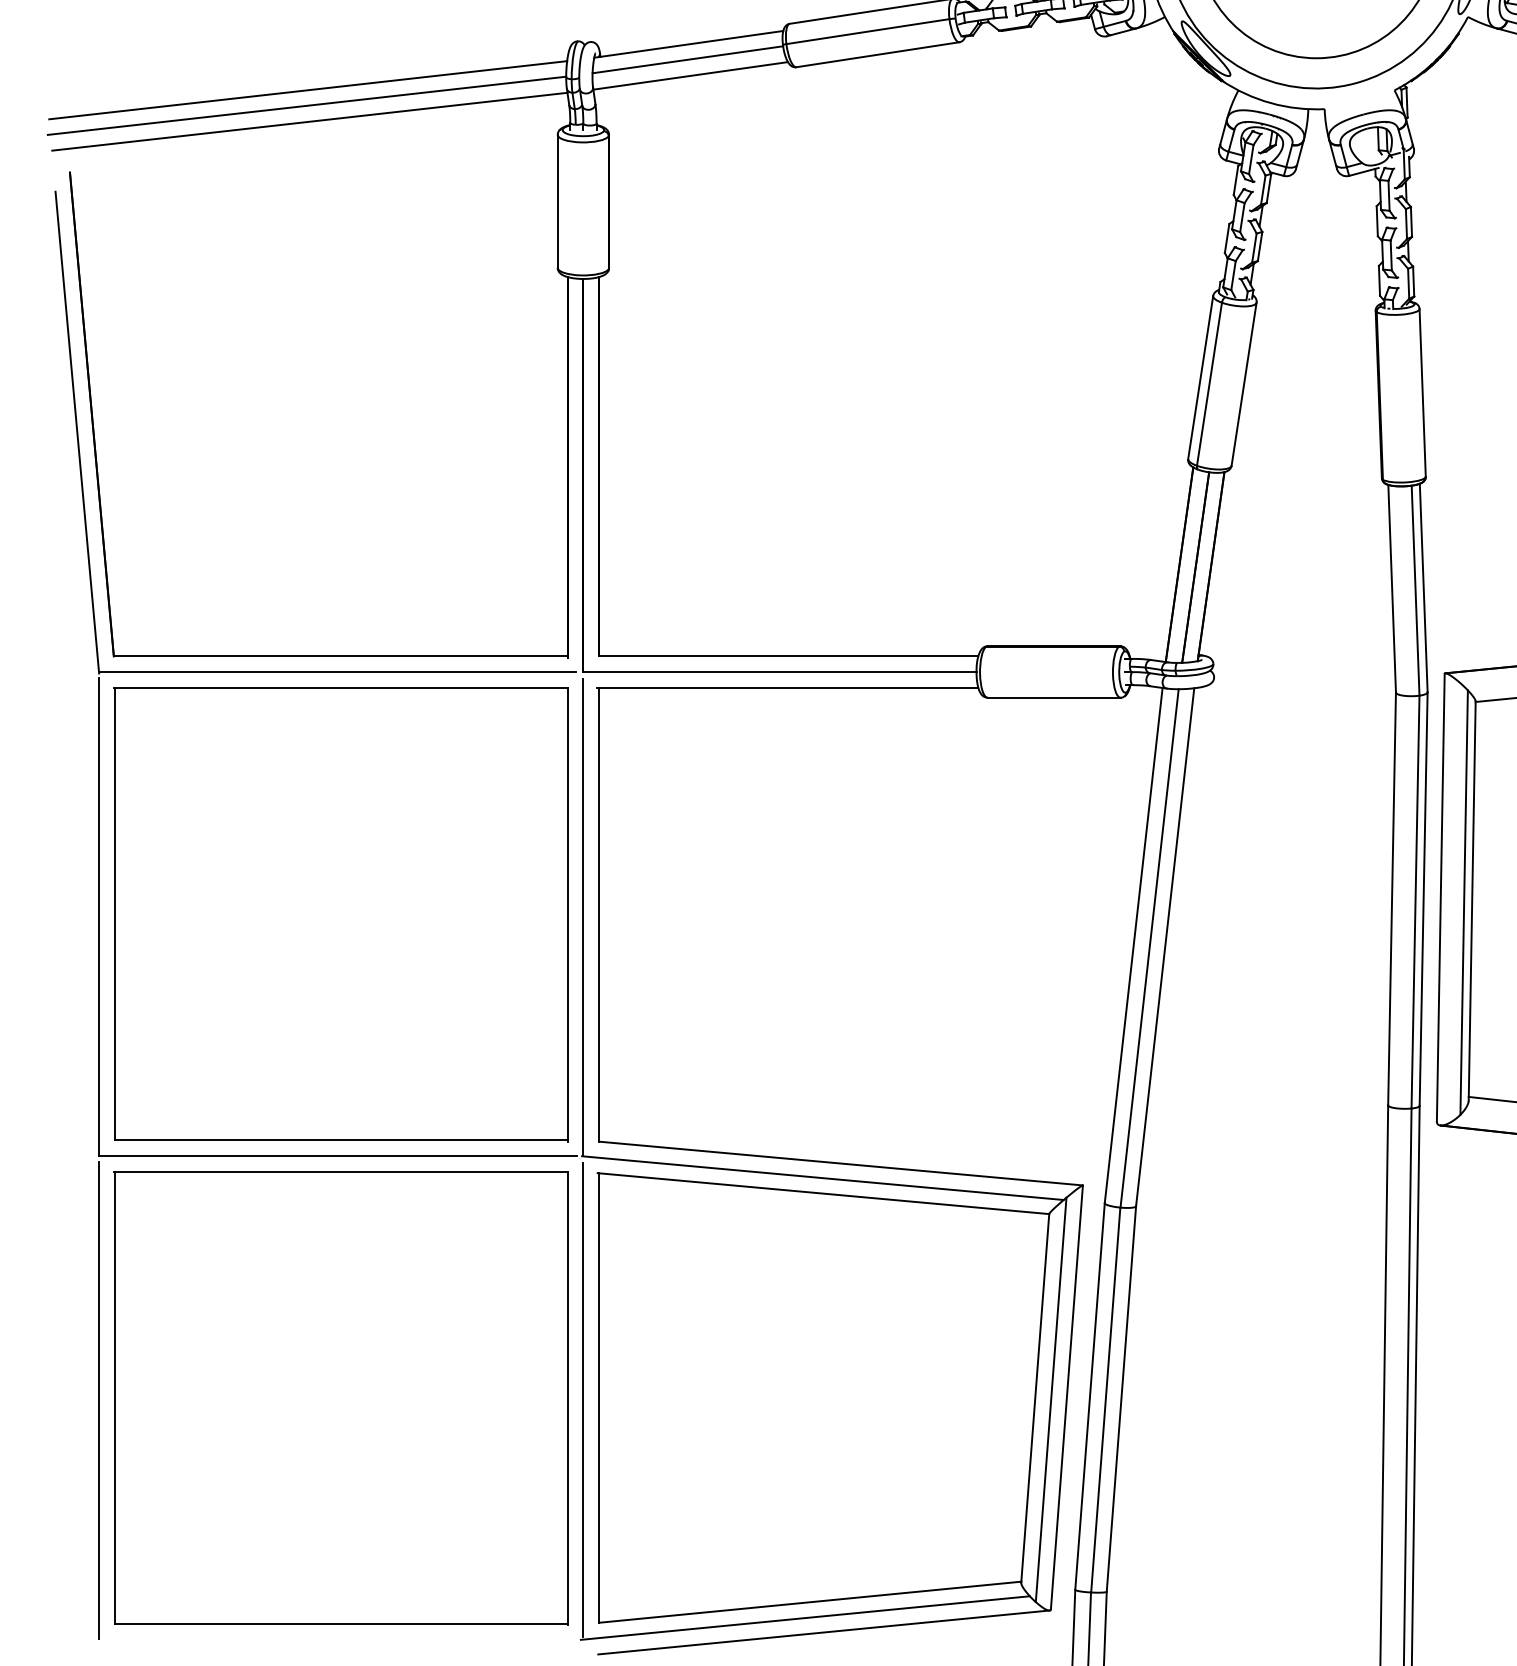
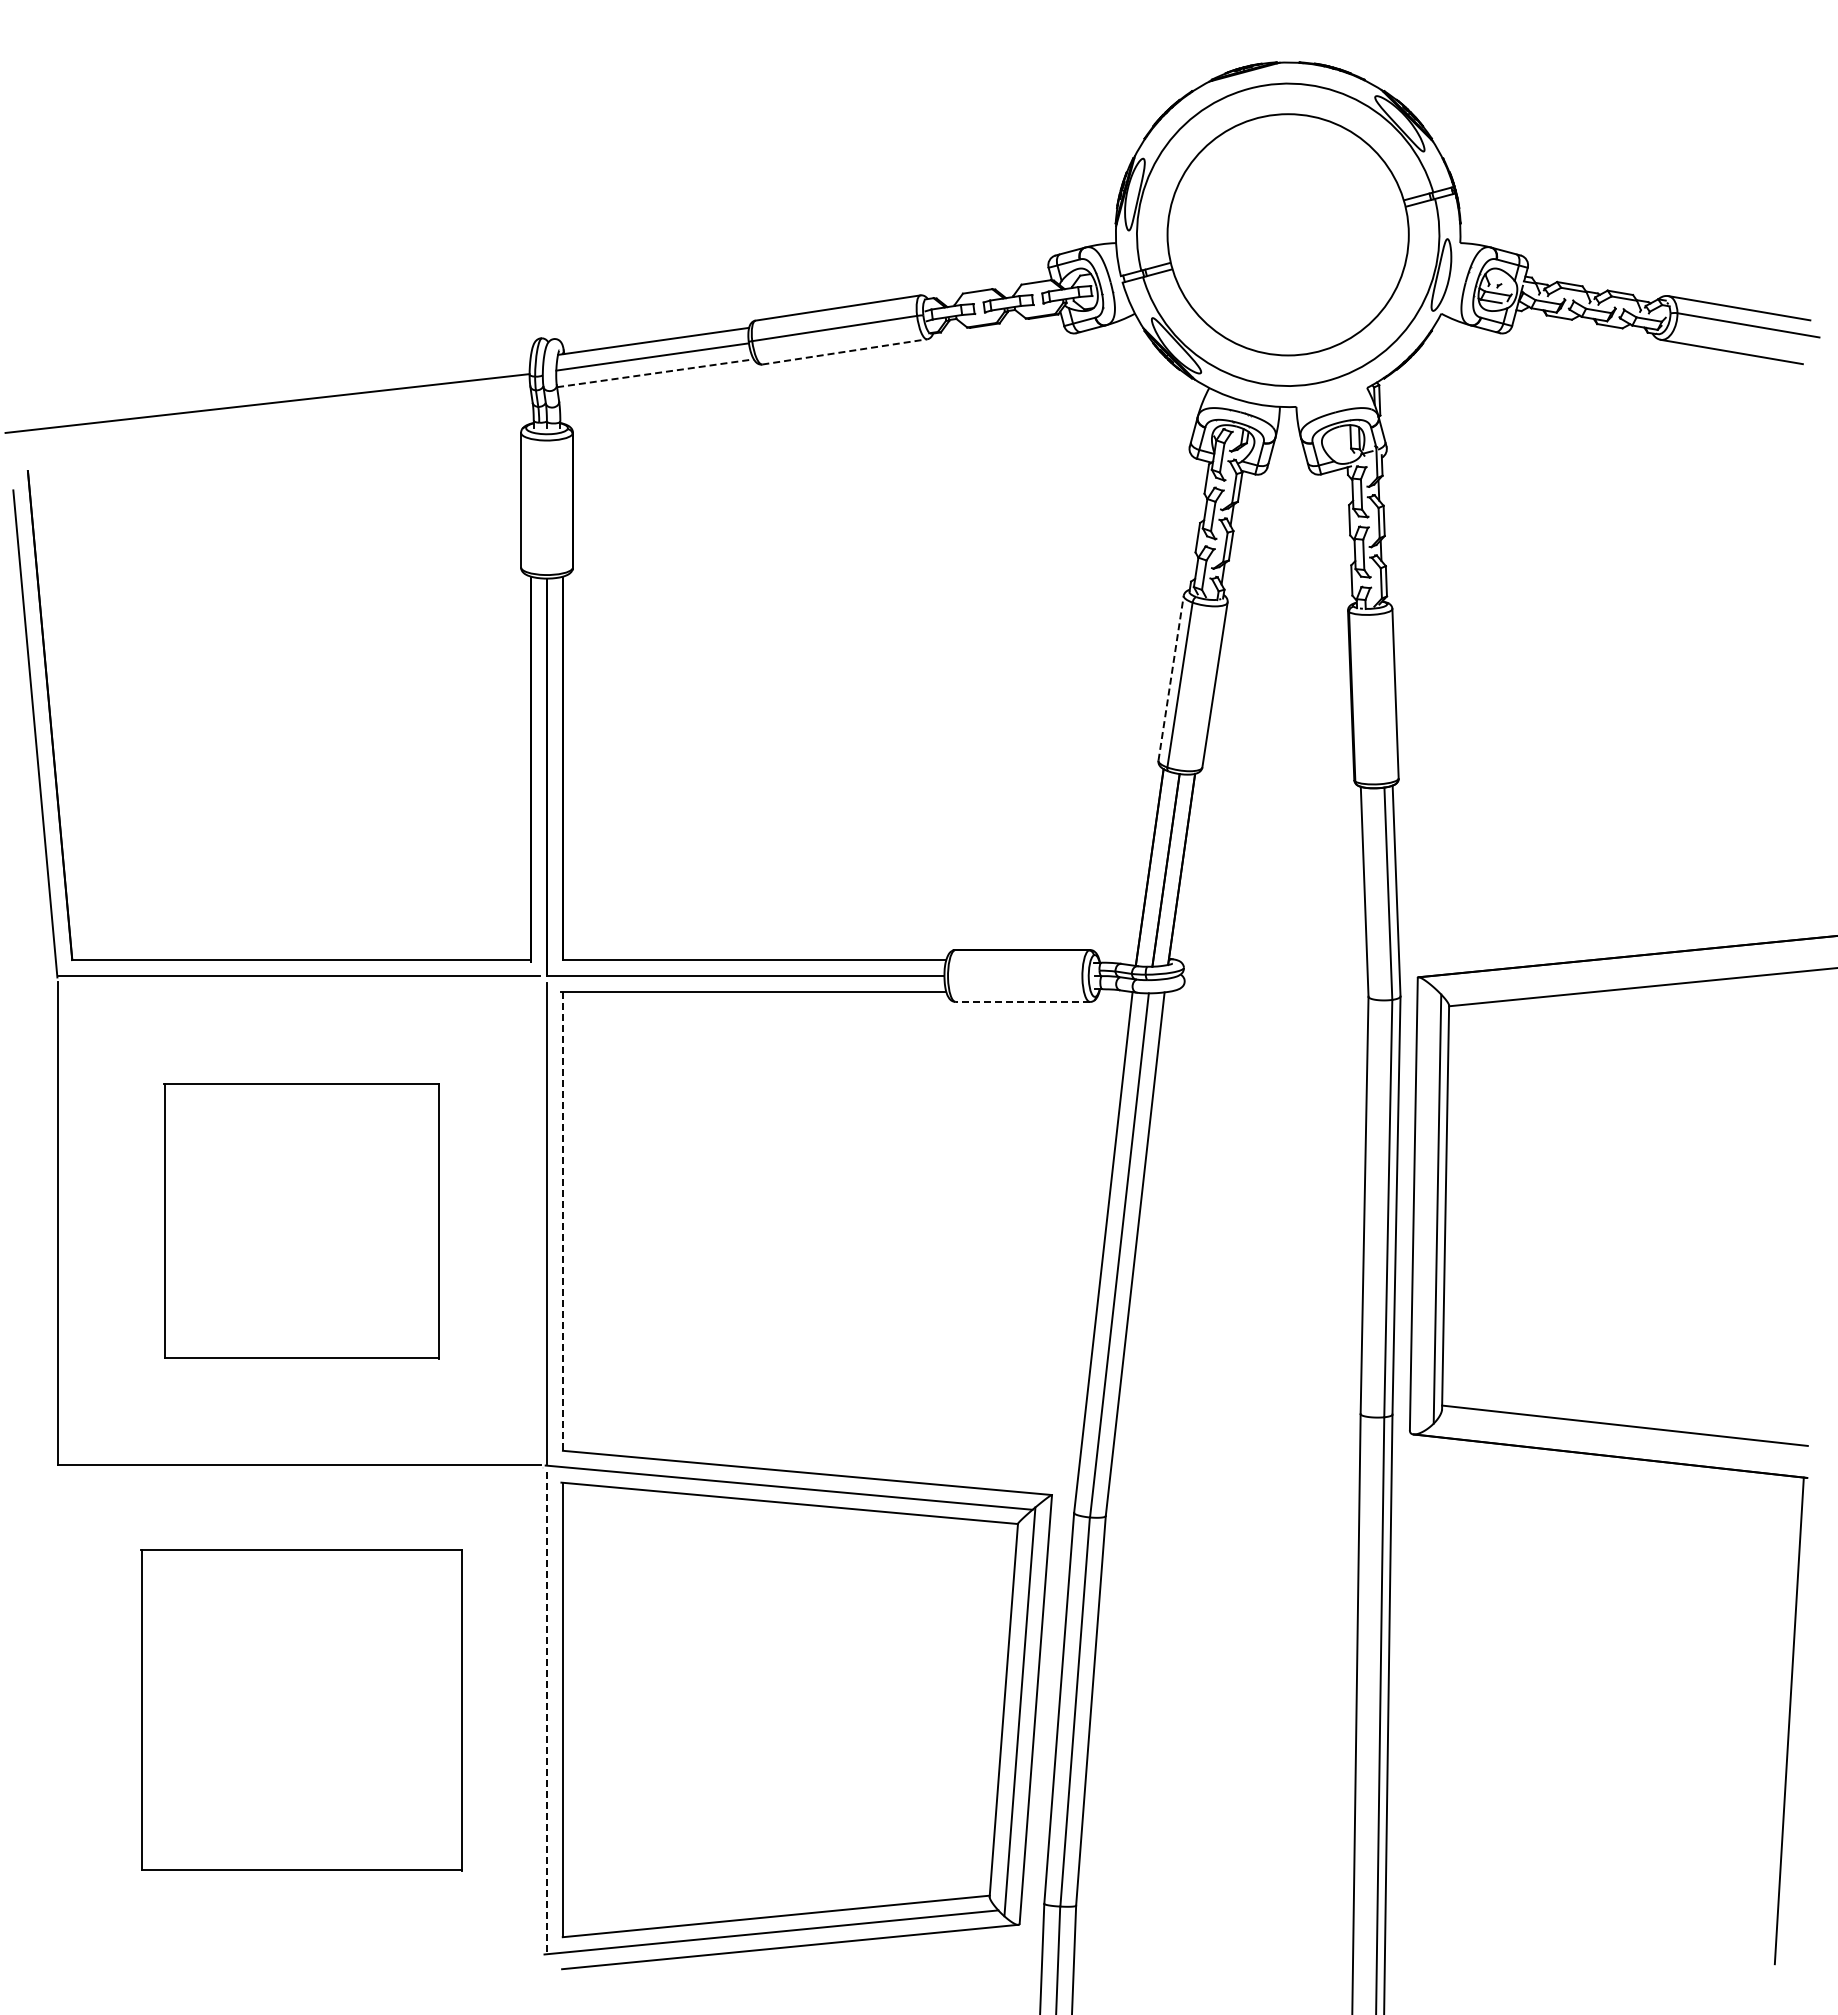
line: (878, 54) -> (845, 351), solid -> dashed
line: (690, 76) -> (655, 373), solid -> dashed
line: (307, 89) -> (268, 387), removed
line: (309, 121) -> (270, 419), removed
line: (1201, 376) -> (1171, 677), solid -> dashed
line: (1053, 697) -> (1022, 1001), solid -> dashed
part: (340, 914) -> (301, 1221), size x0.6
line: (598, 914) -> (562, 1221), solid -> dashed
part: (340, 1398) -> (301, 1710), size x0.7
line: (99, 1399) -> (57, 1711), removed
line: (583, 1399) -> (547, 1711), solid -> dashed

